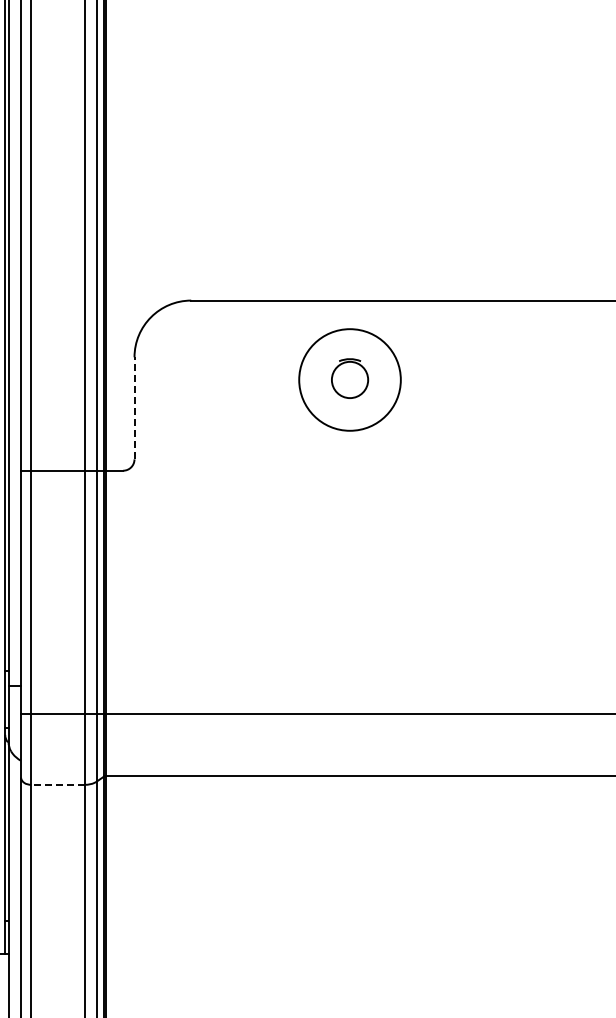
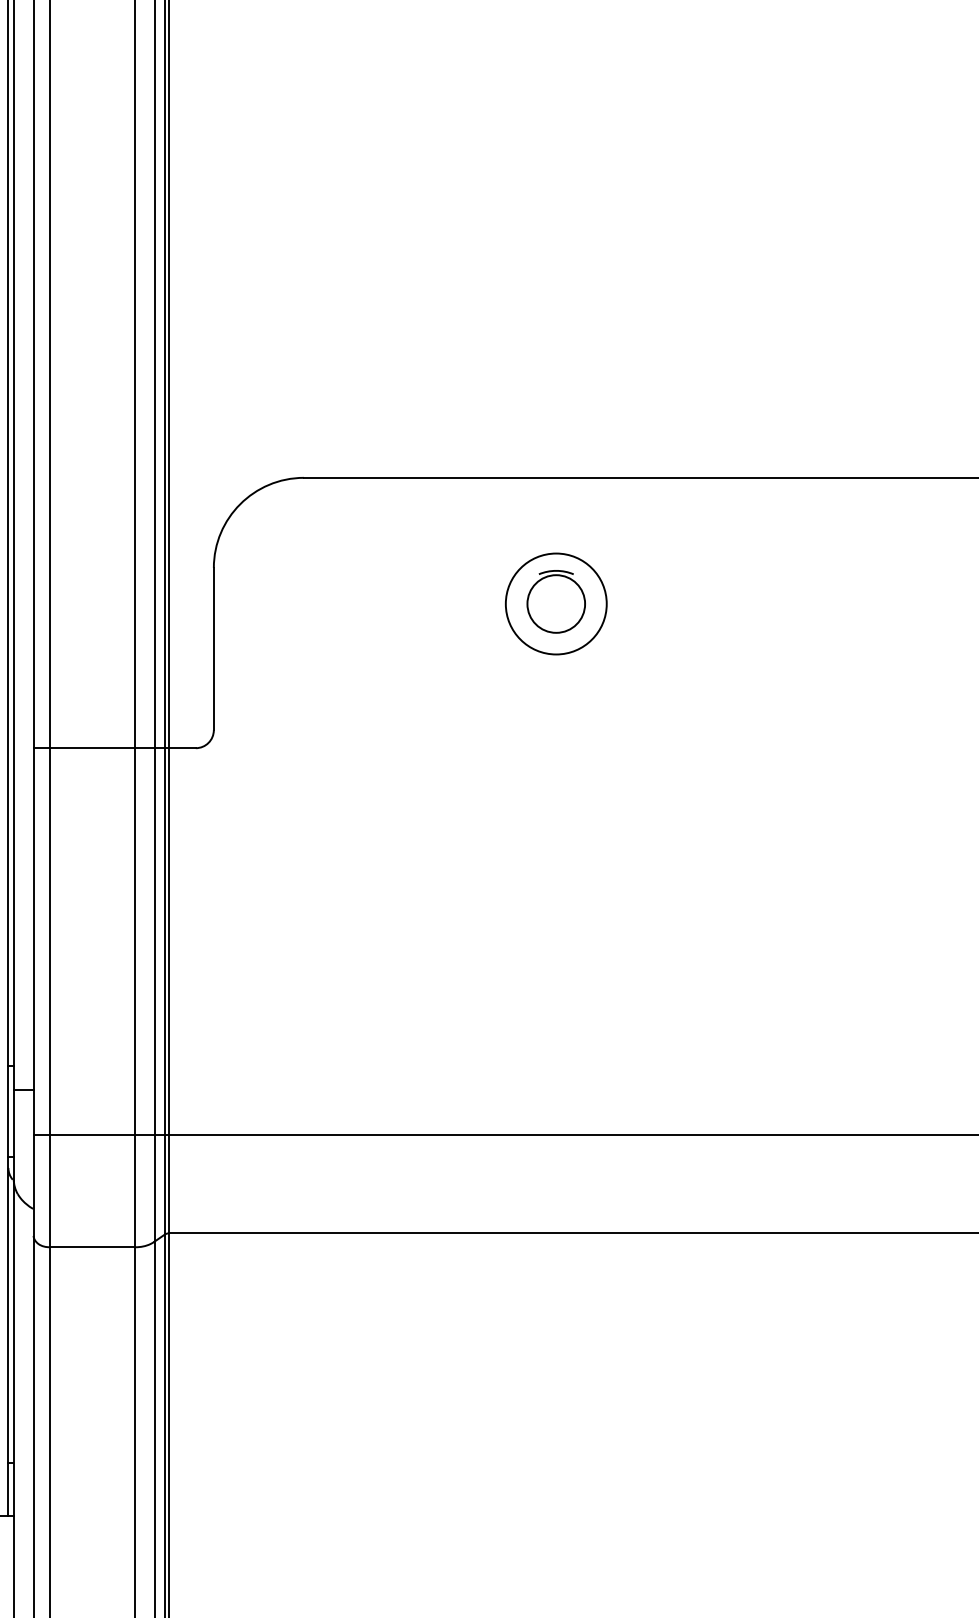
circle: (349, 379) -> (555, 603), size x0.62
line: (134, 407) -> (213, 647), dashed -> solid
line: (58, 784) -> (93, 1246), dashed -> solid

